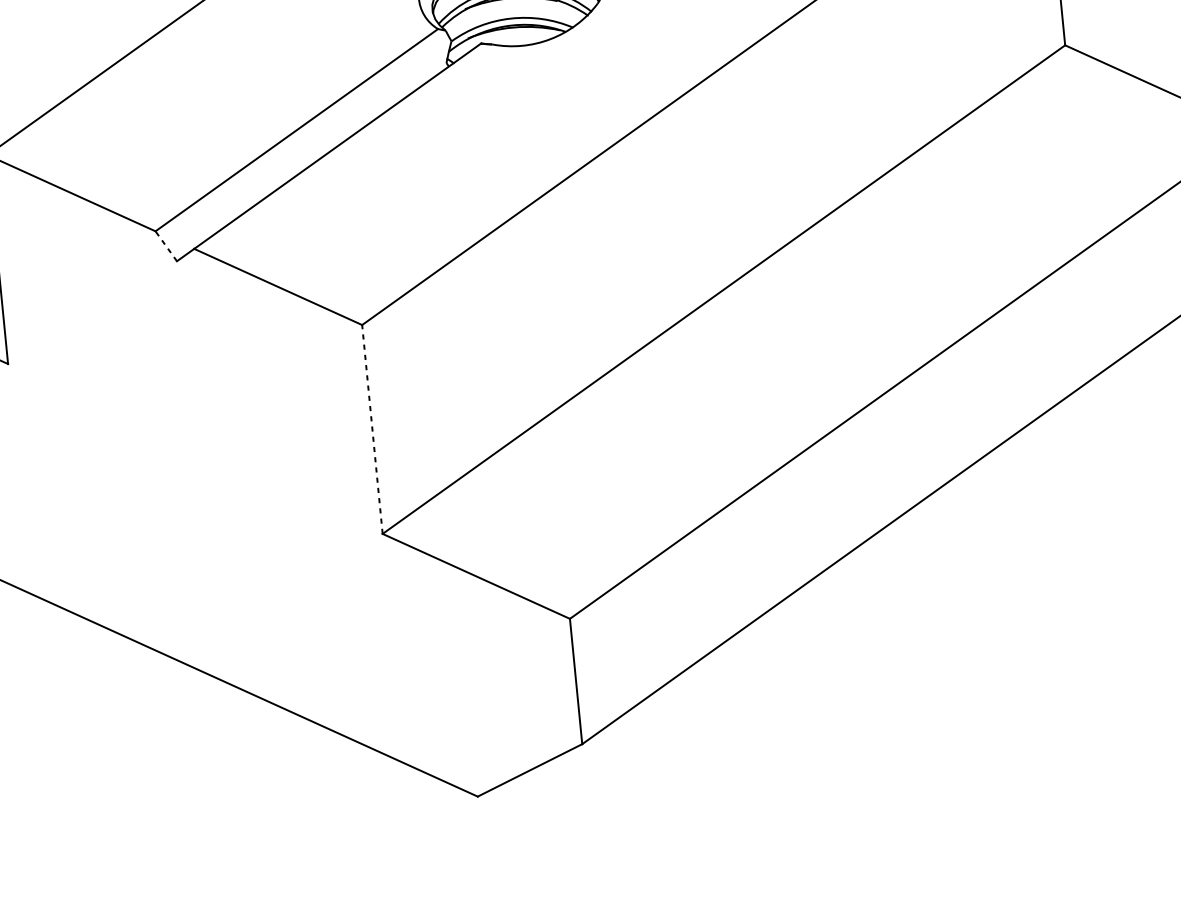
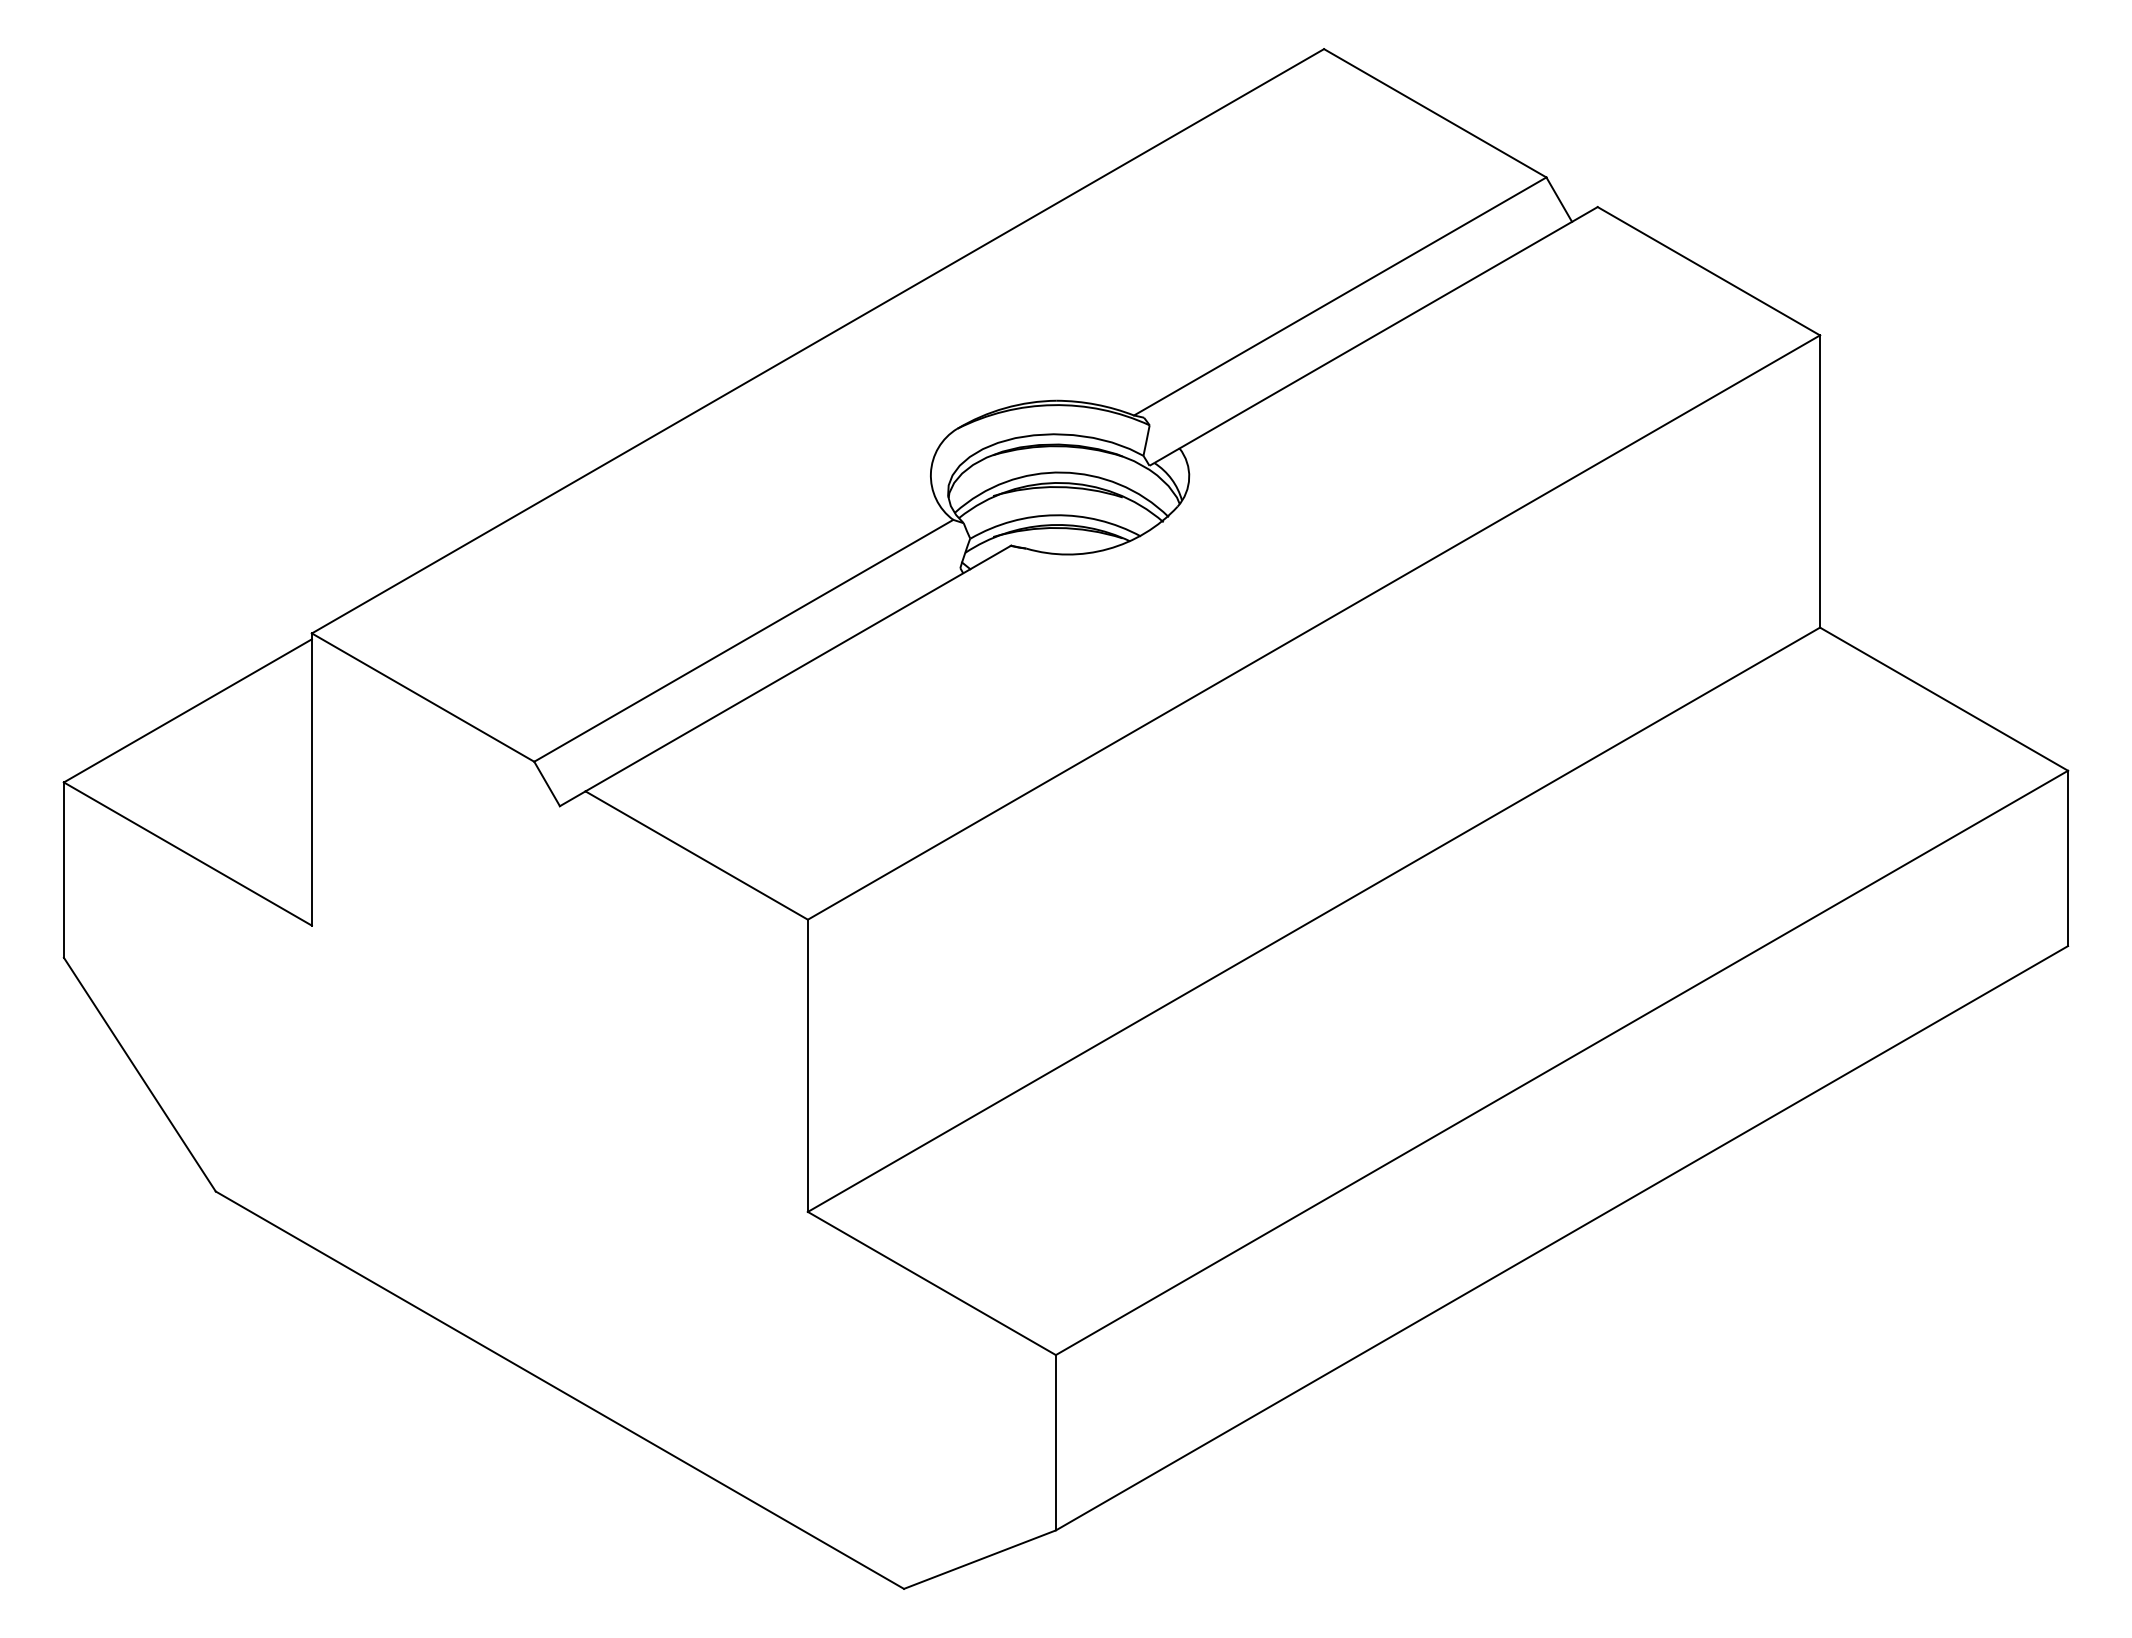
line: (166, 245) -> (547, 783), dashed -> solid
line: (372, 429) -> (807, 1065), dashed -> solid

